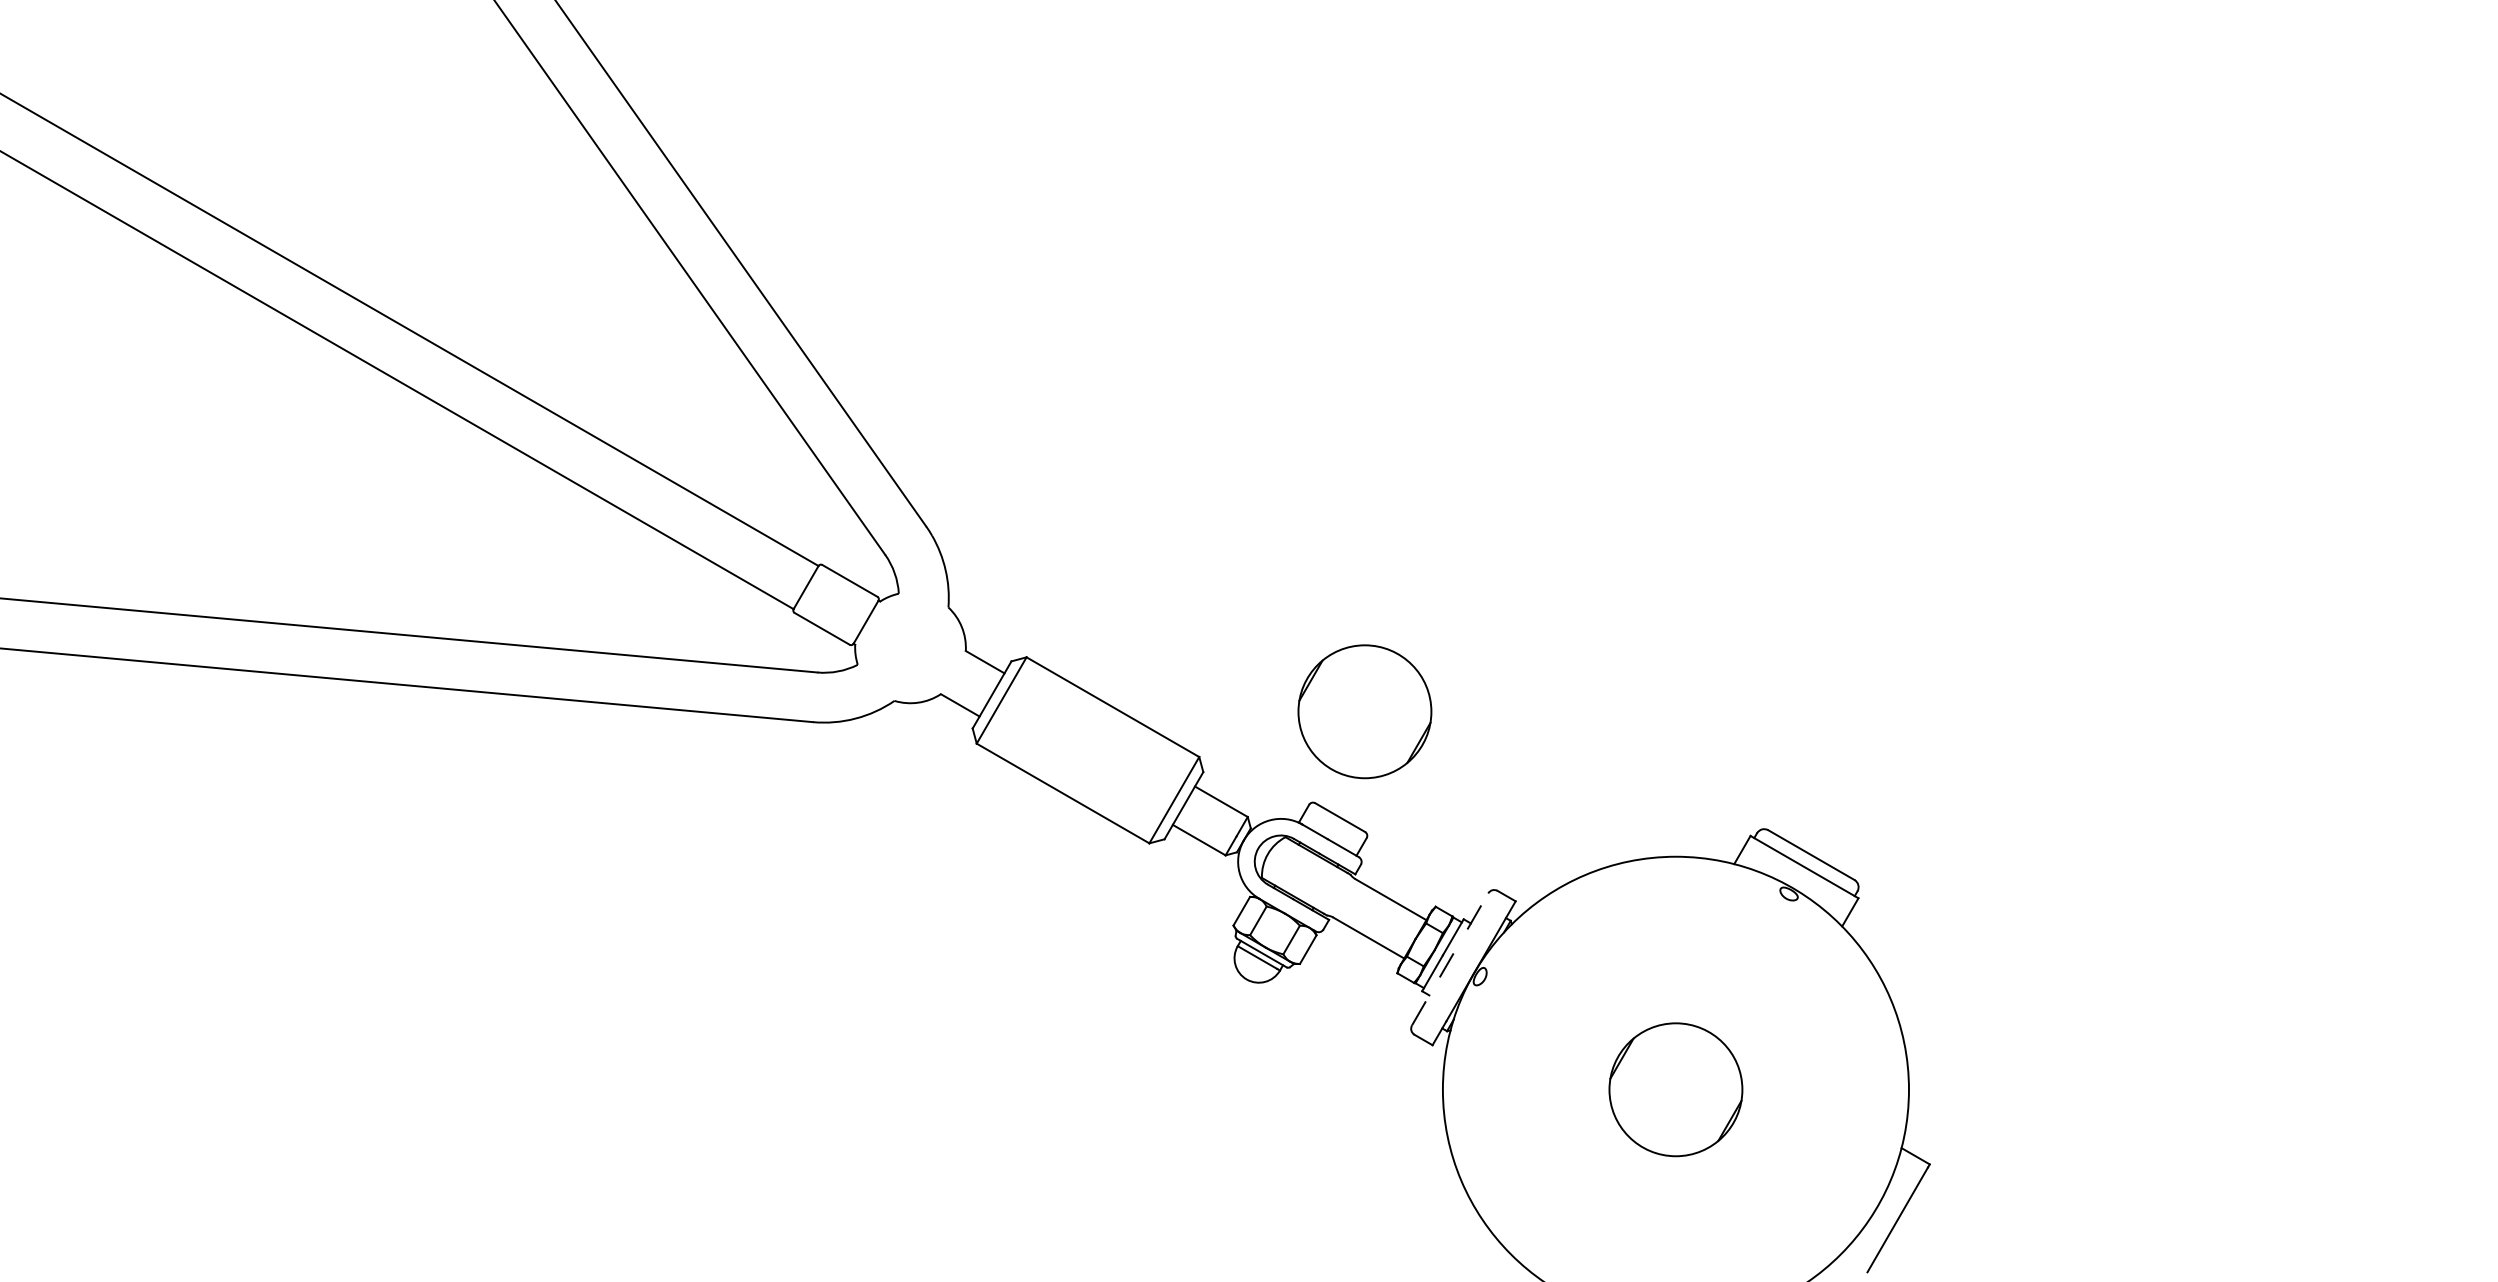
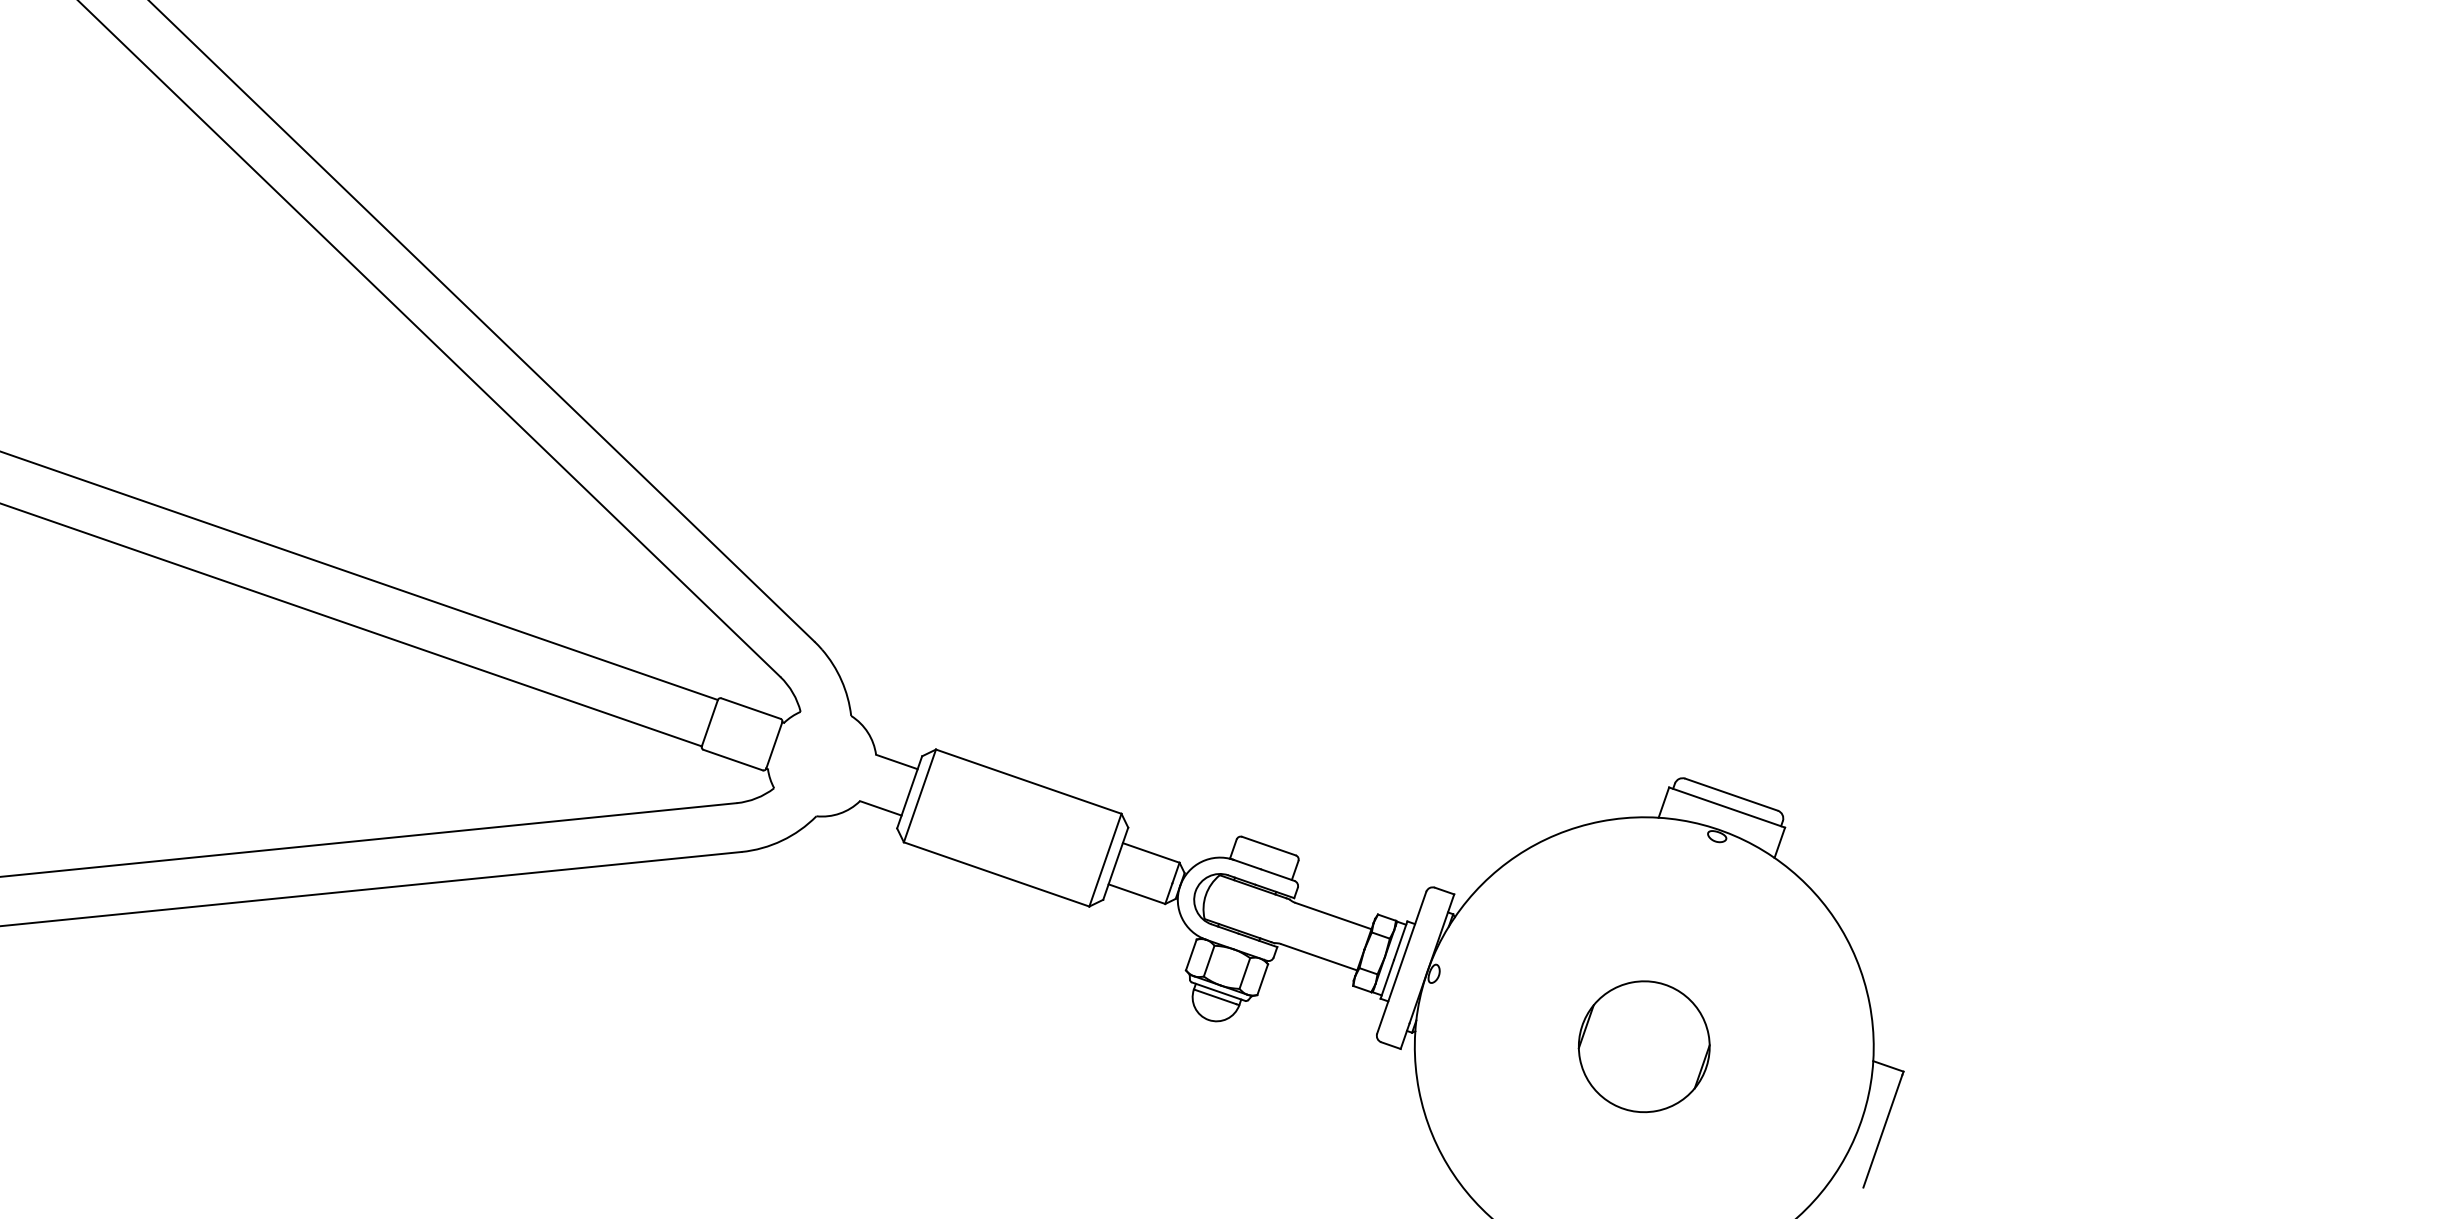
part: (1364, 711) -> (1272, 739), removed
line: (1450, 958) -> (1401, 961), dashed -> solid

